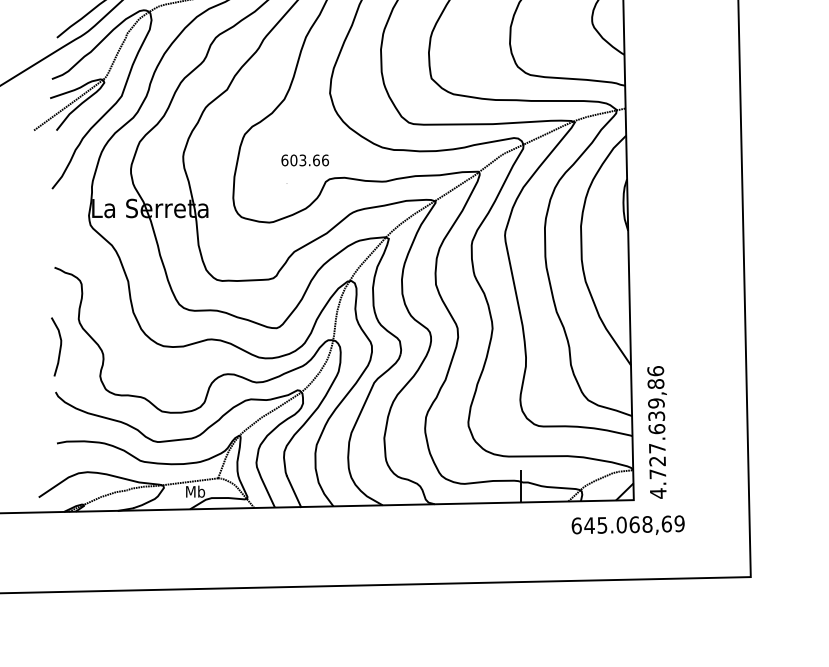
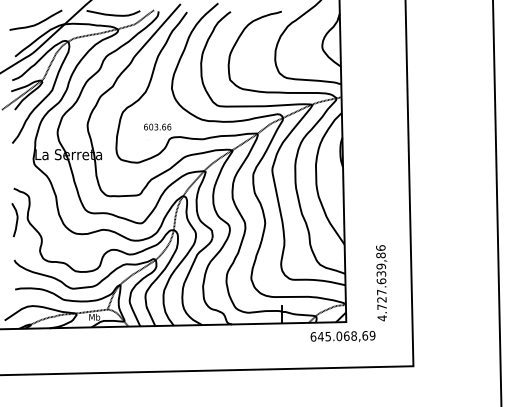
curve: (59, 347) -> (16, 220), moved
text: (656, 432) -> (381, 283), moved

